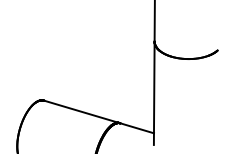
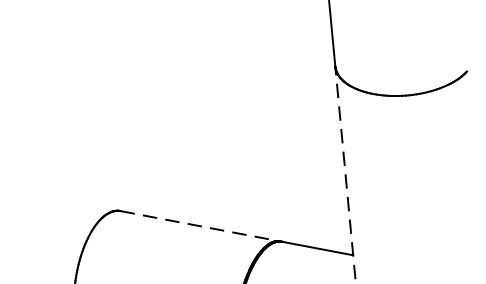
line: (154, 93) -> (345, 173), solid -> dashed
line: (82, 112) -> (201, 227), solid -> dashed

